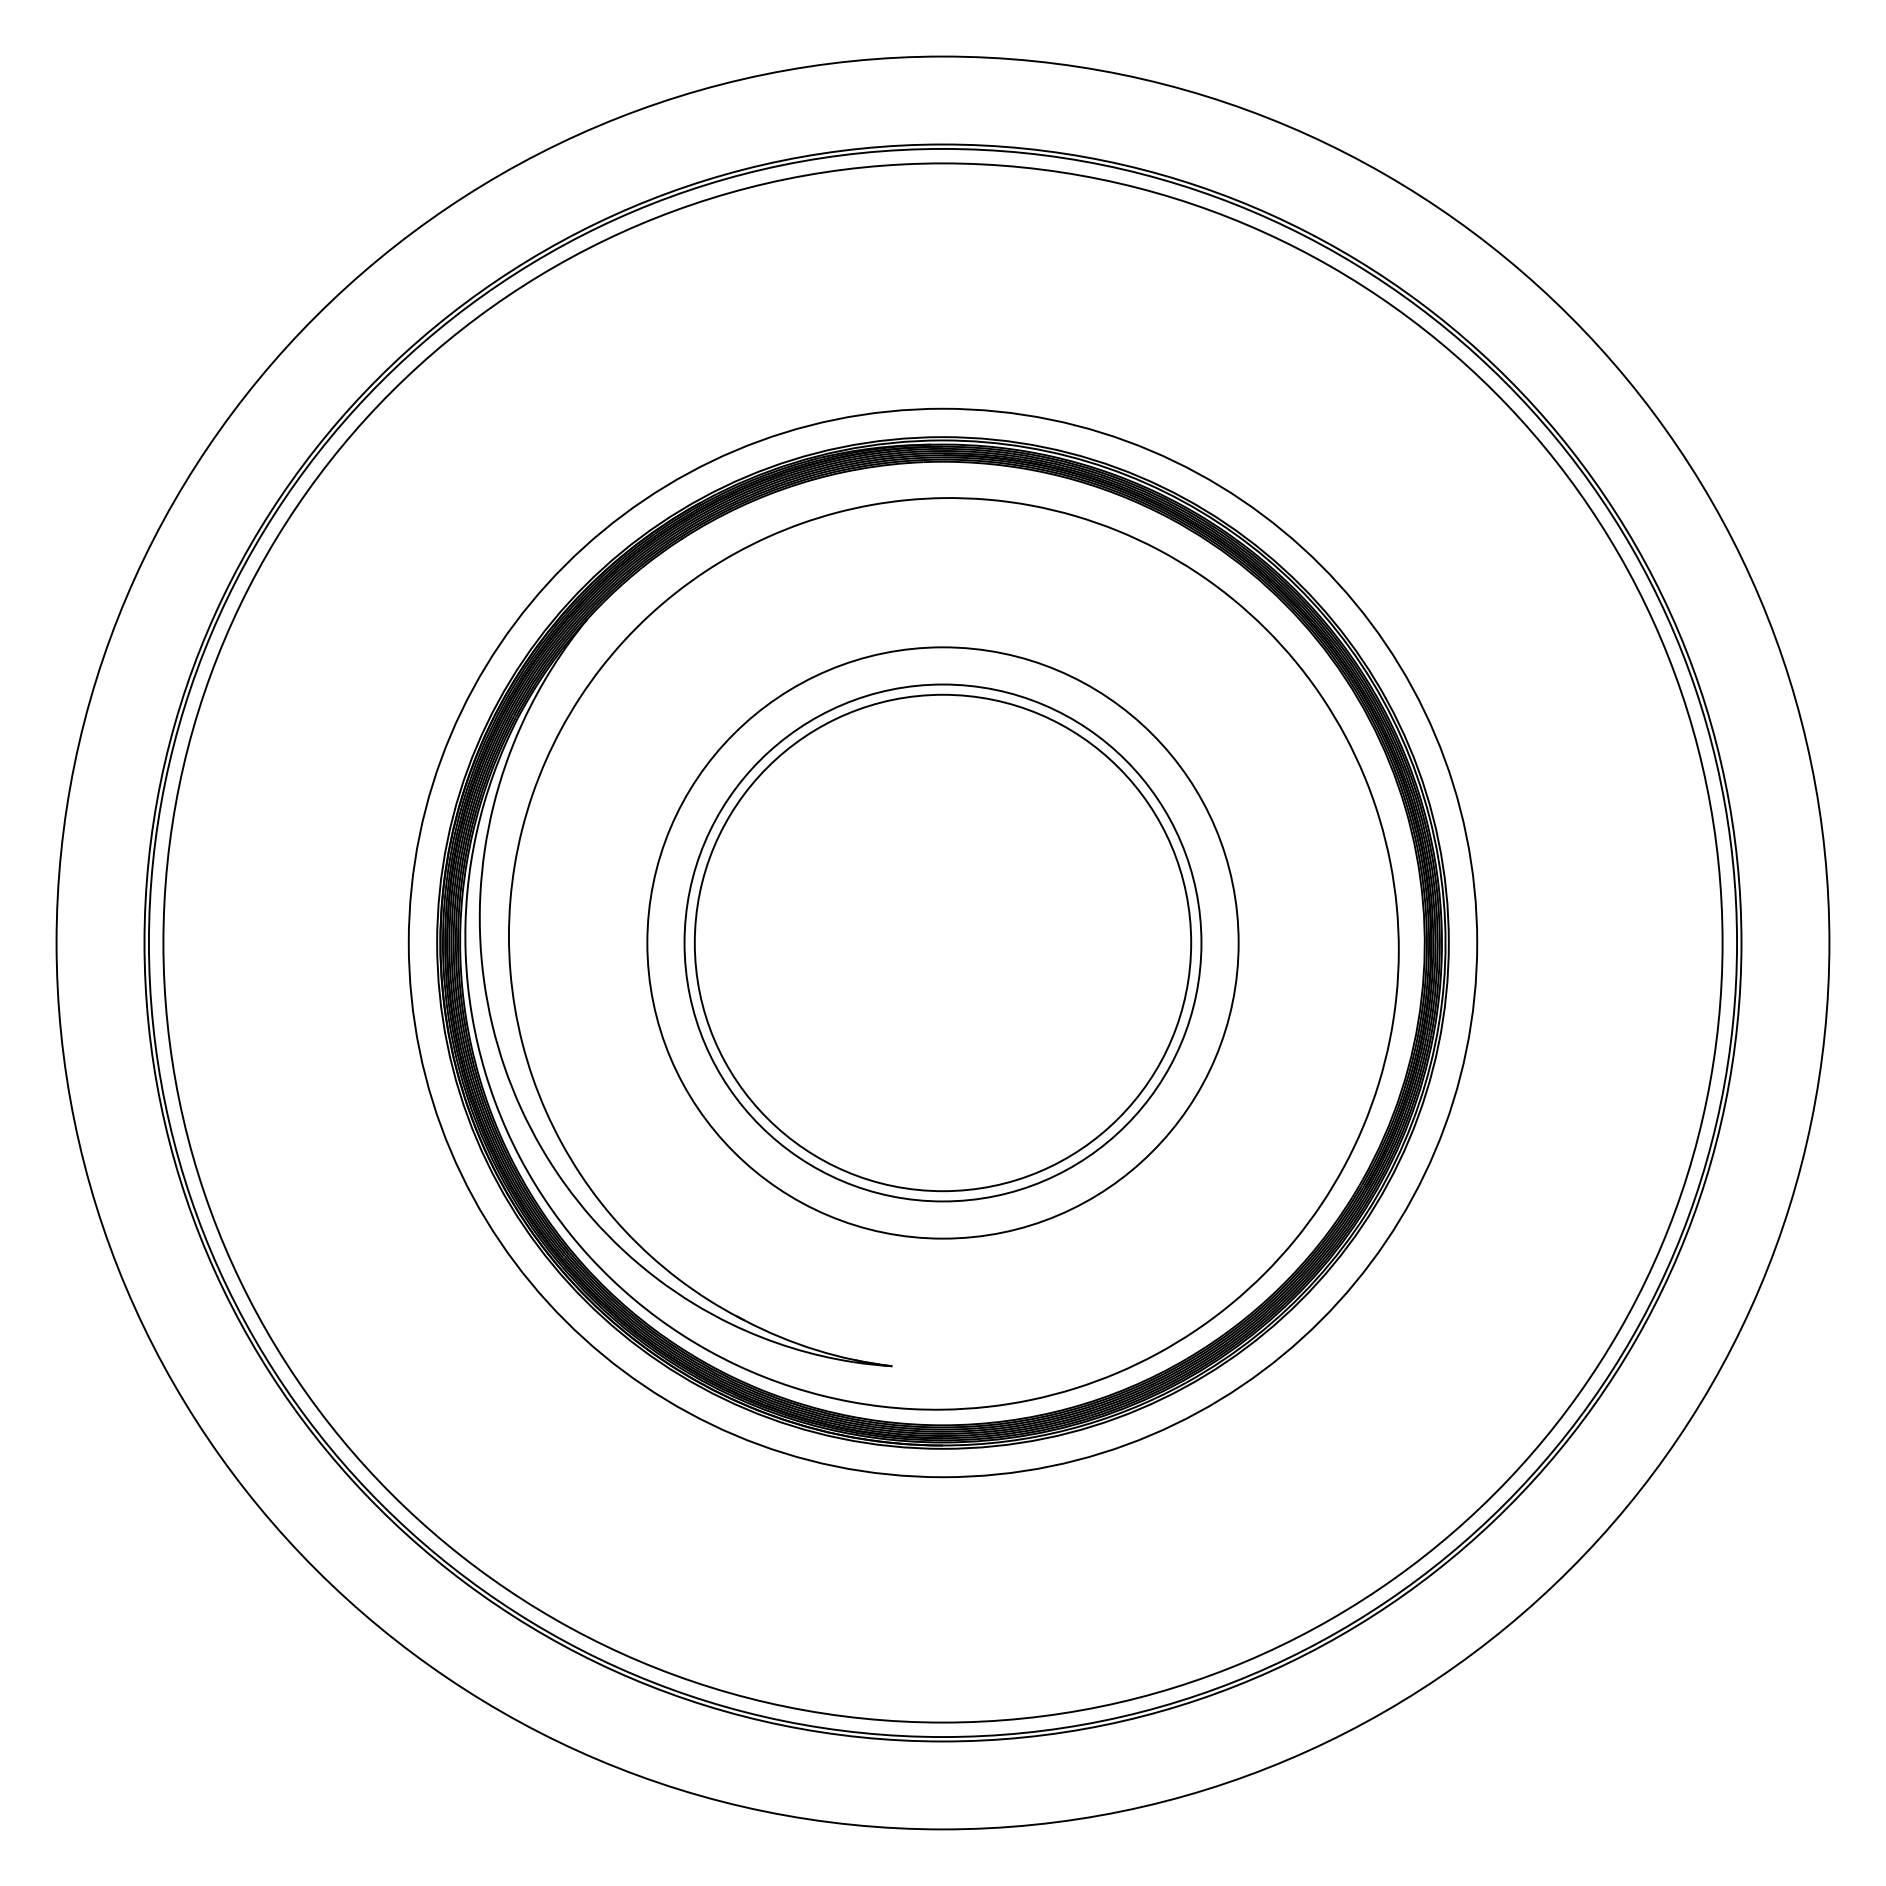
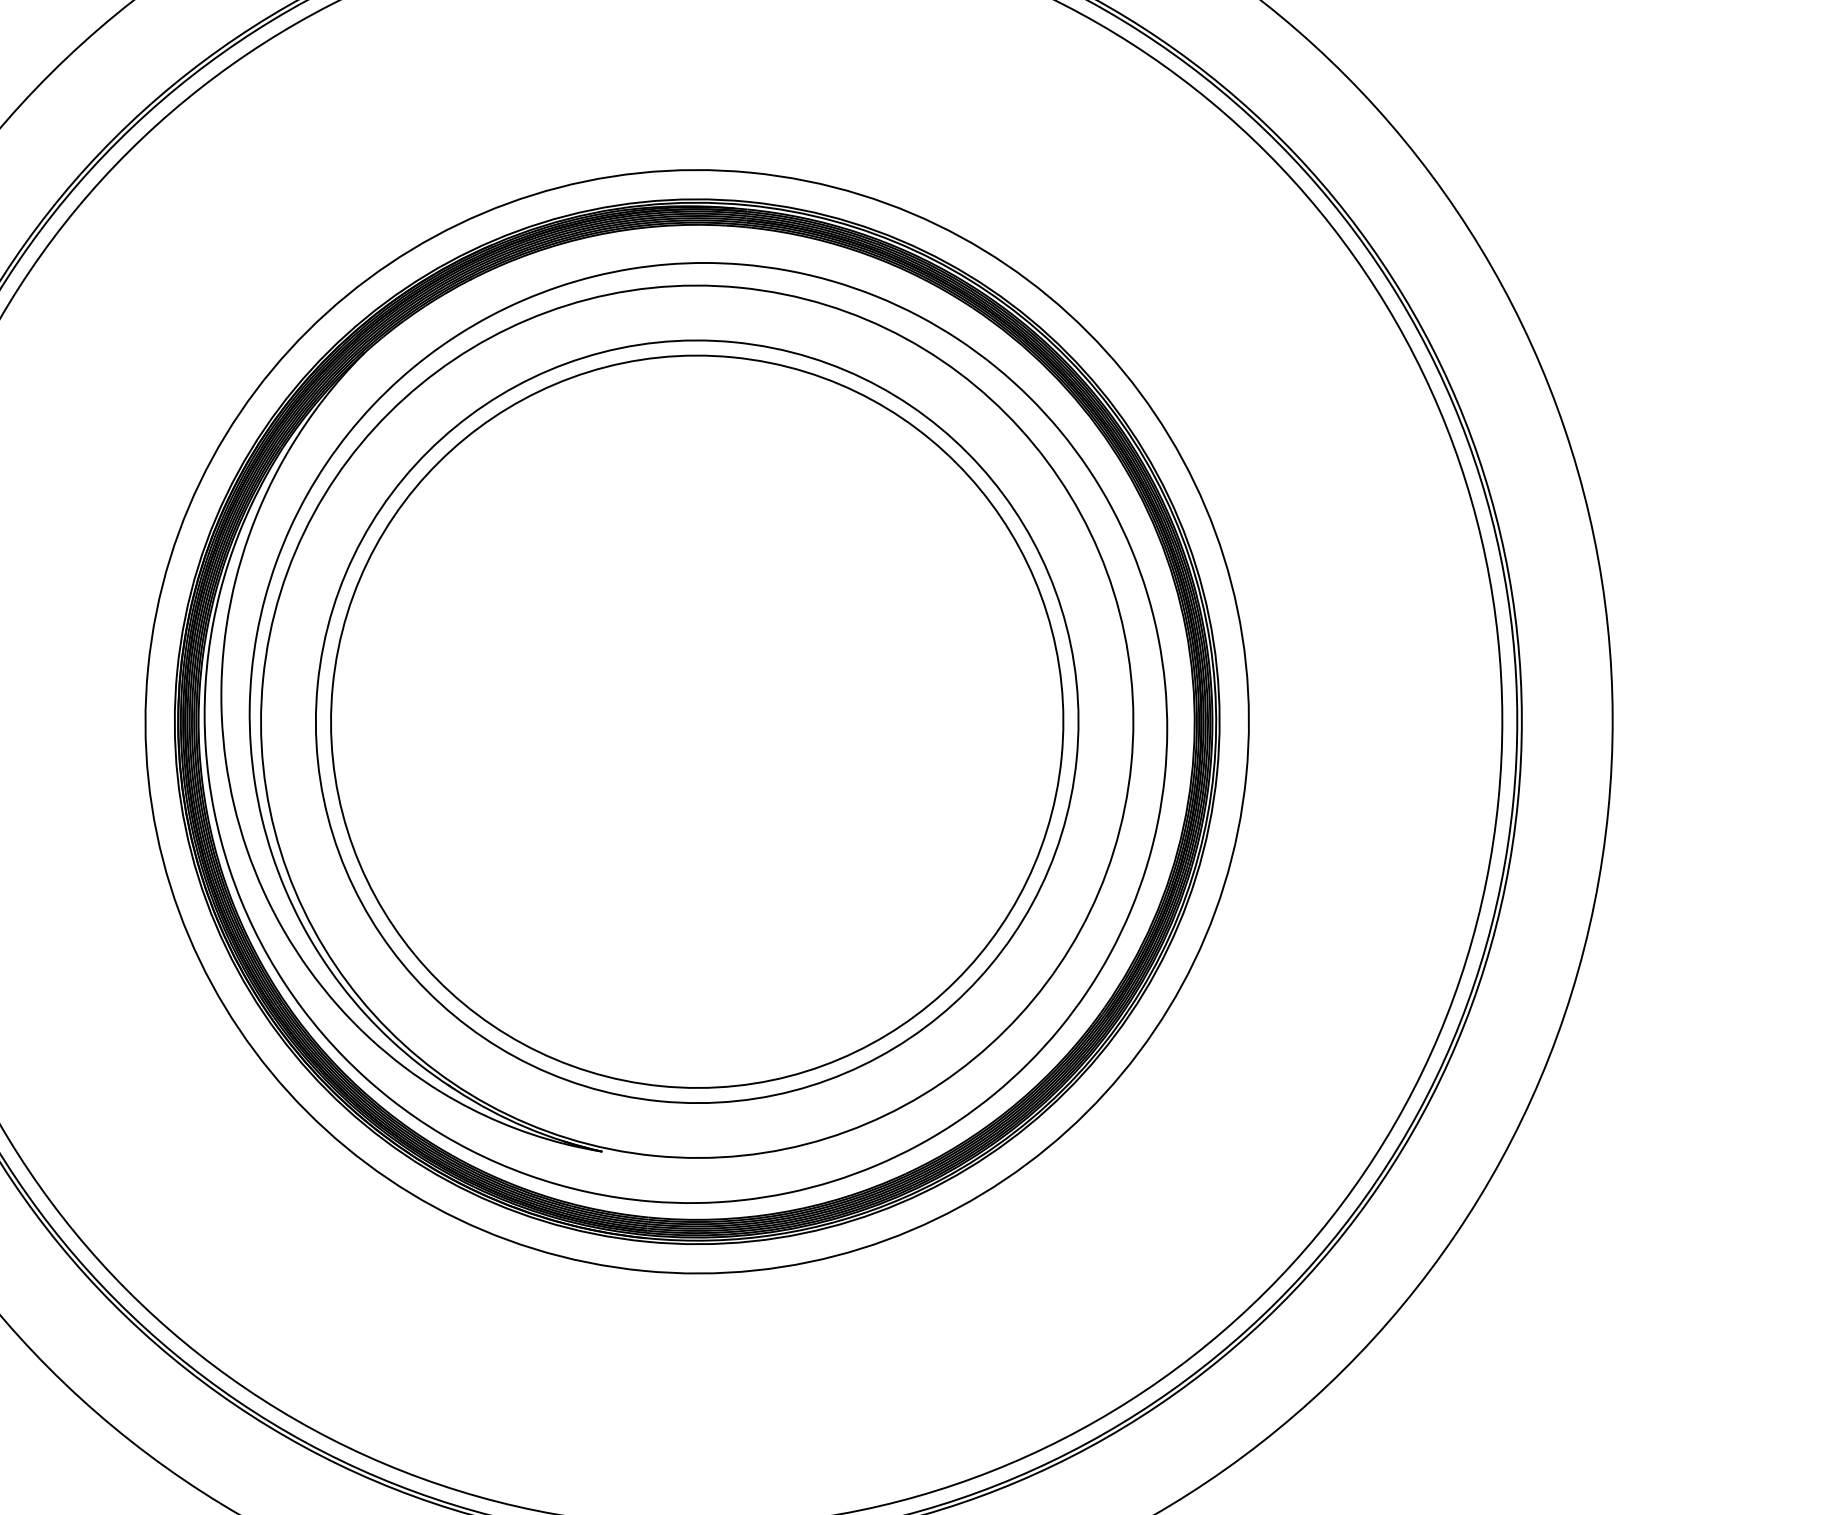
circle: (942, 942) -> (696, 721), size x1.43
circle: (942, 942) -> (696, 721), size x1.43
circle: (942, 942) -> (696, 721), size x1.43

